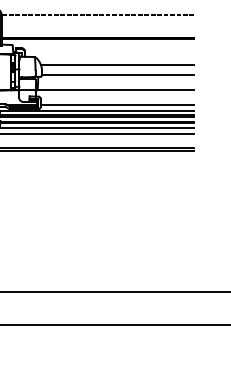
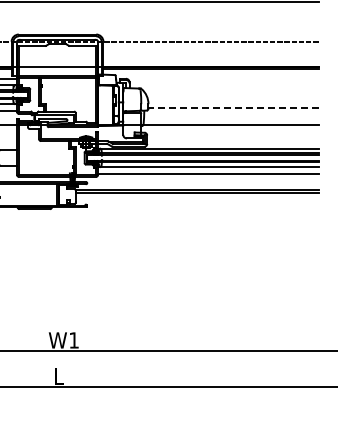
line: (117, 65) -> (232, 97), removed
line: (118, 74) -> (233, 108), solid -> dashed
line: (117, 104) -> (232, 141), removed

